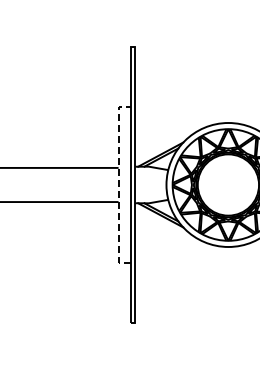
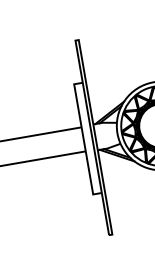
line: (118, 184) -> (83, 139), dashed -> solid

